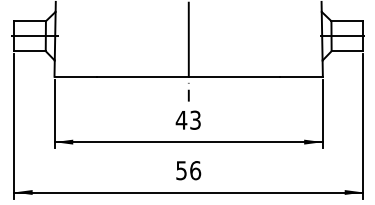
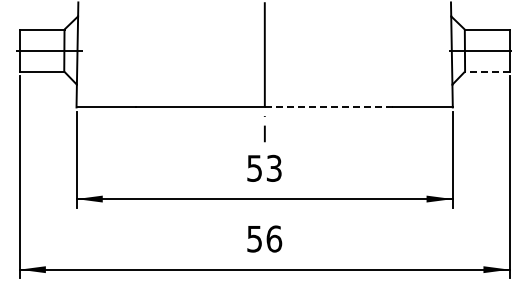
line: (346, 51) -> (486, 71), solid -> dashed
line: (234, 76) -> (329, 107), solid -> dashed
text: (181, 120) -> (254, 168), 43 -> 53

